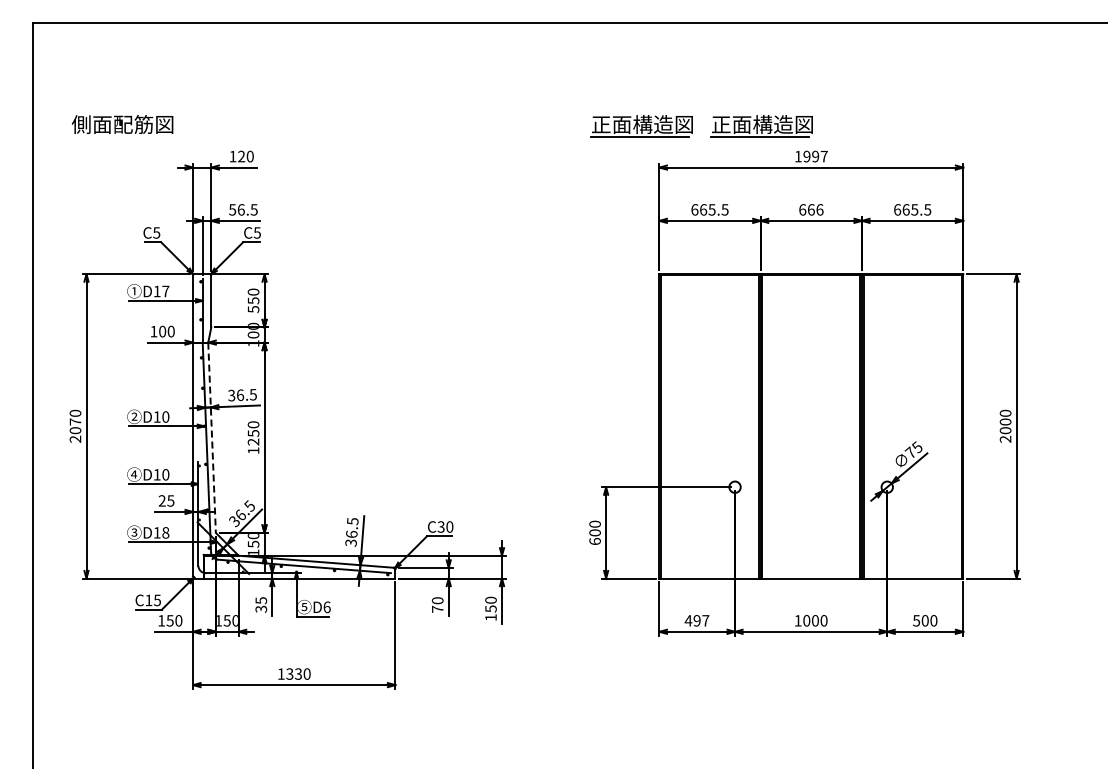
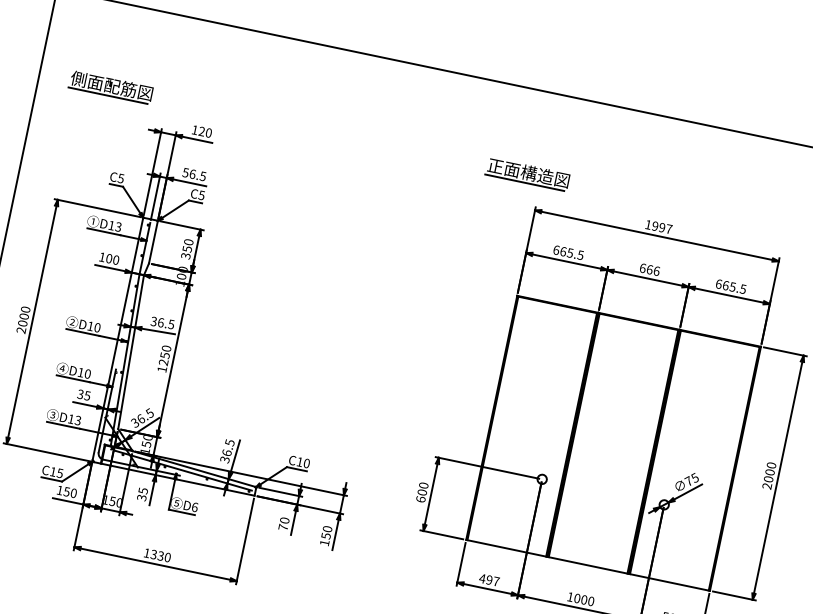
part: (761, 126) -> (623, 194), removed
line: (120, 137) -> (107, 95), added
text: (165, 291) -> (118, 227), D17 -> D13
text: (252, 309) -> (185, 256), 550 -> 350
text: (75, 421) -> (24, 316), 2070 -> 2000
line: (212, 438) -> (131, 352), dashed -> solid
text: (161, 501) -> (79, 394), 25 -> 35
text: (440, 526) -> (299, 461), C30 -> C10
text: (165, 532) -> (77, 420), D18 -> D13

